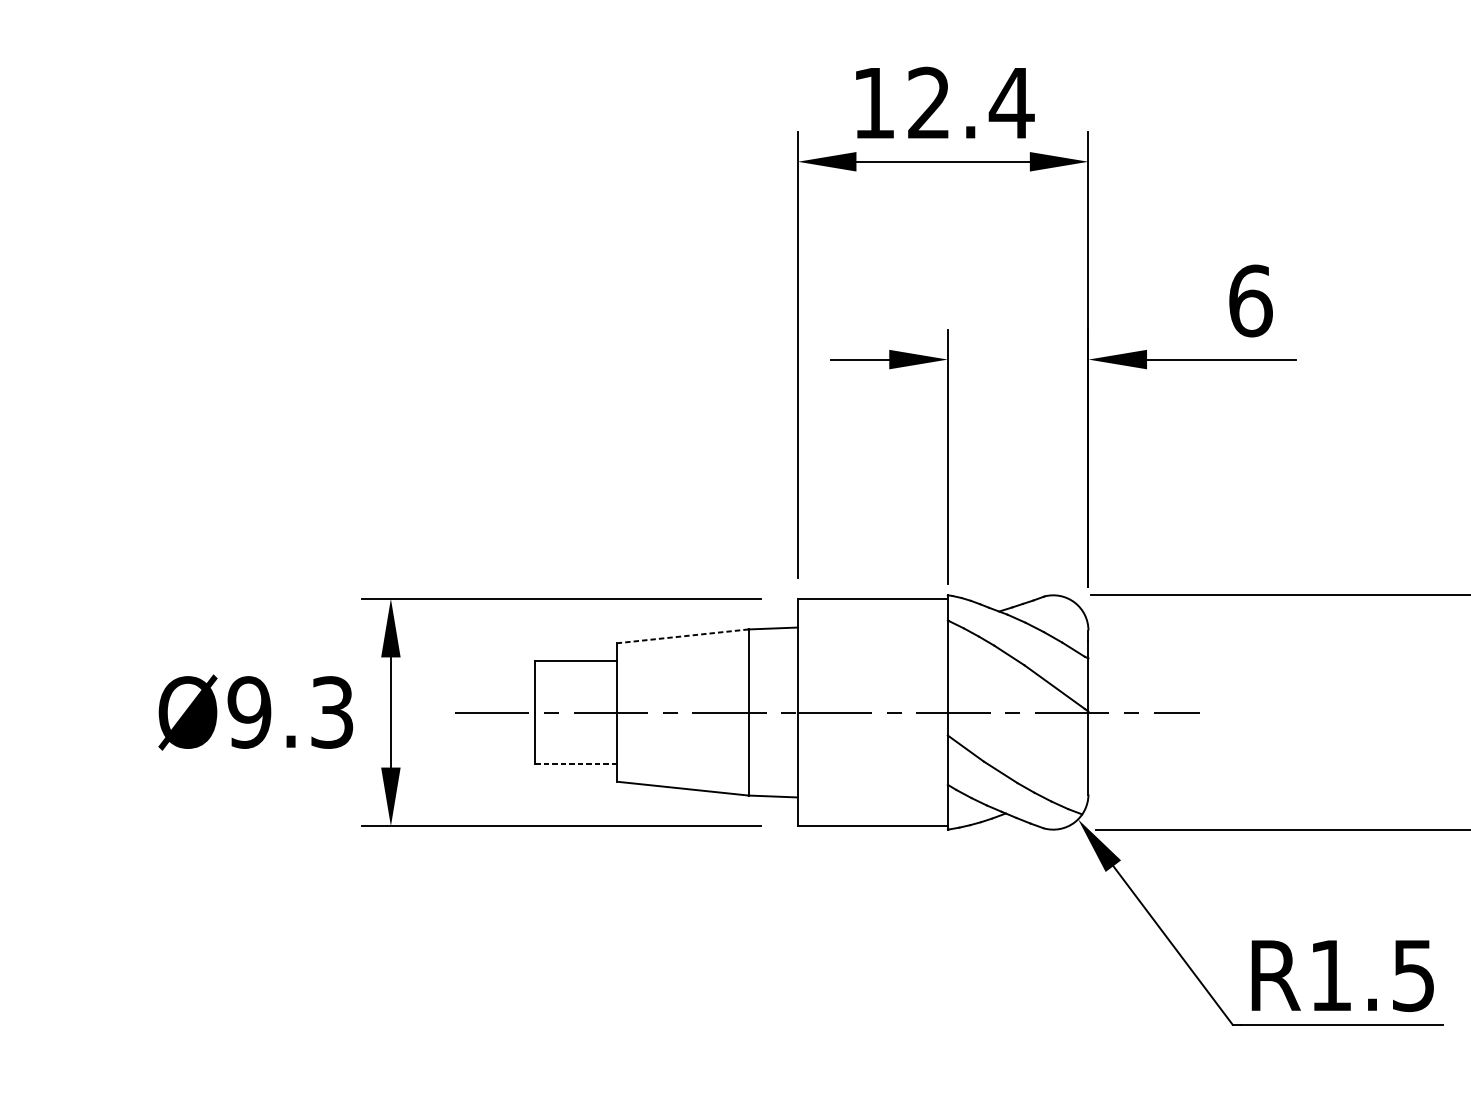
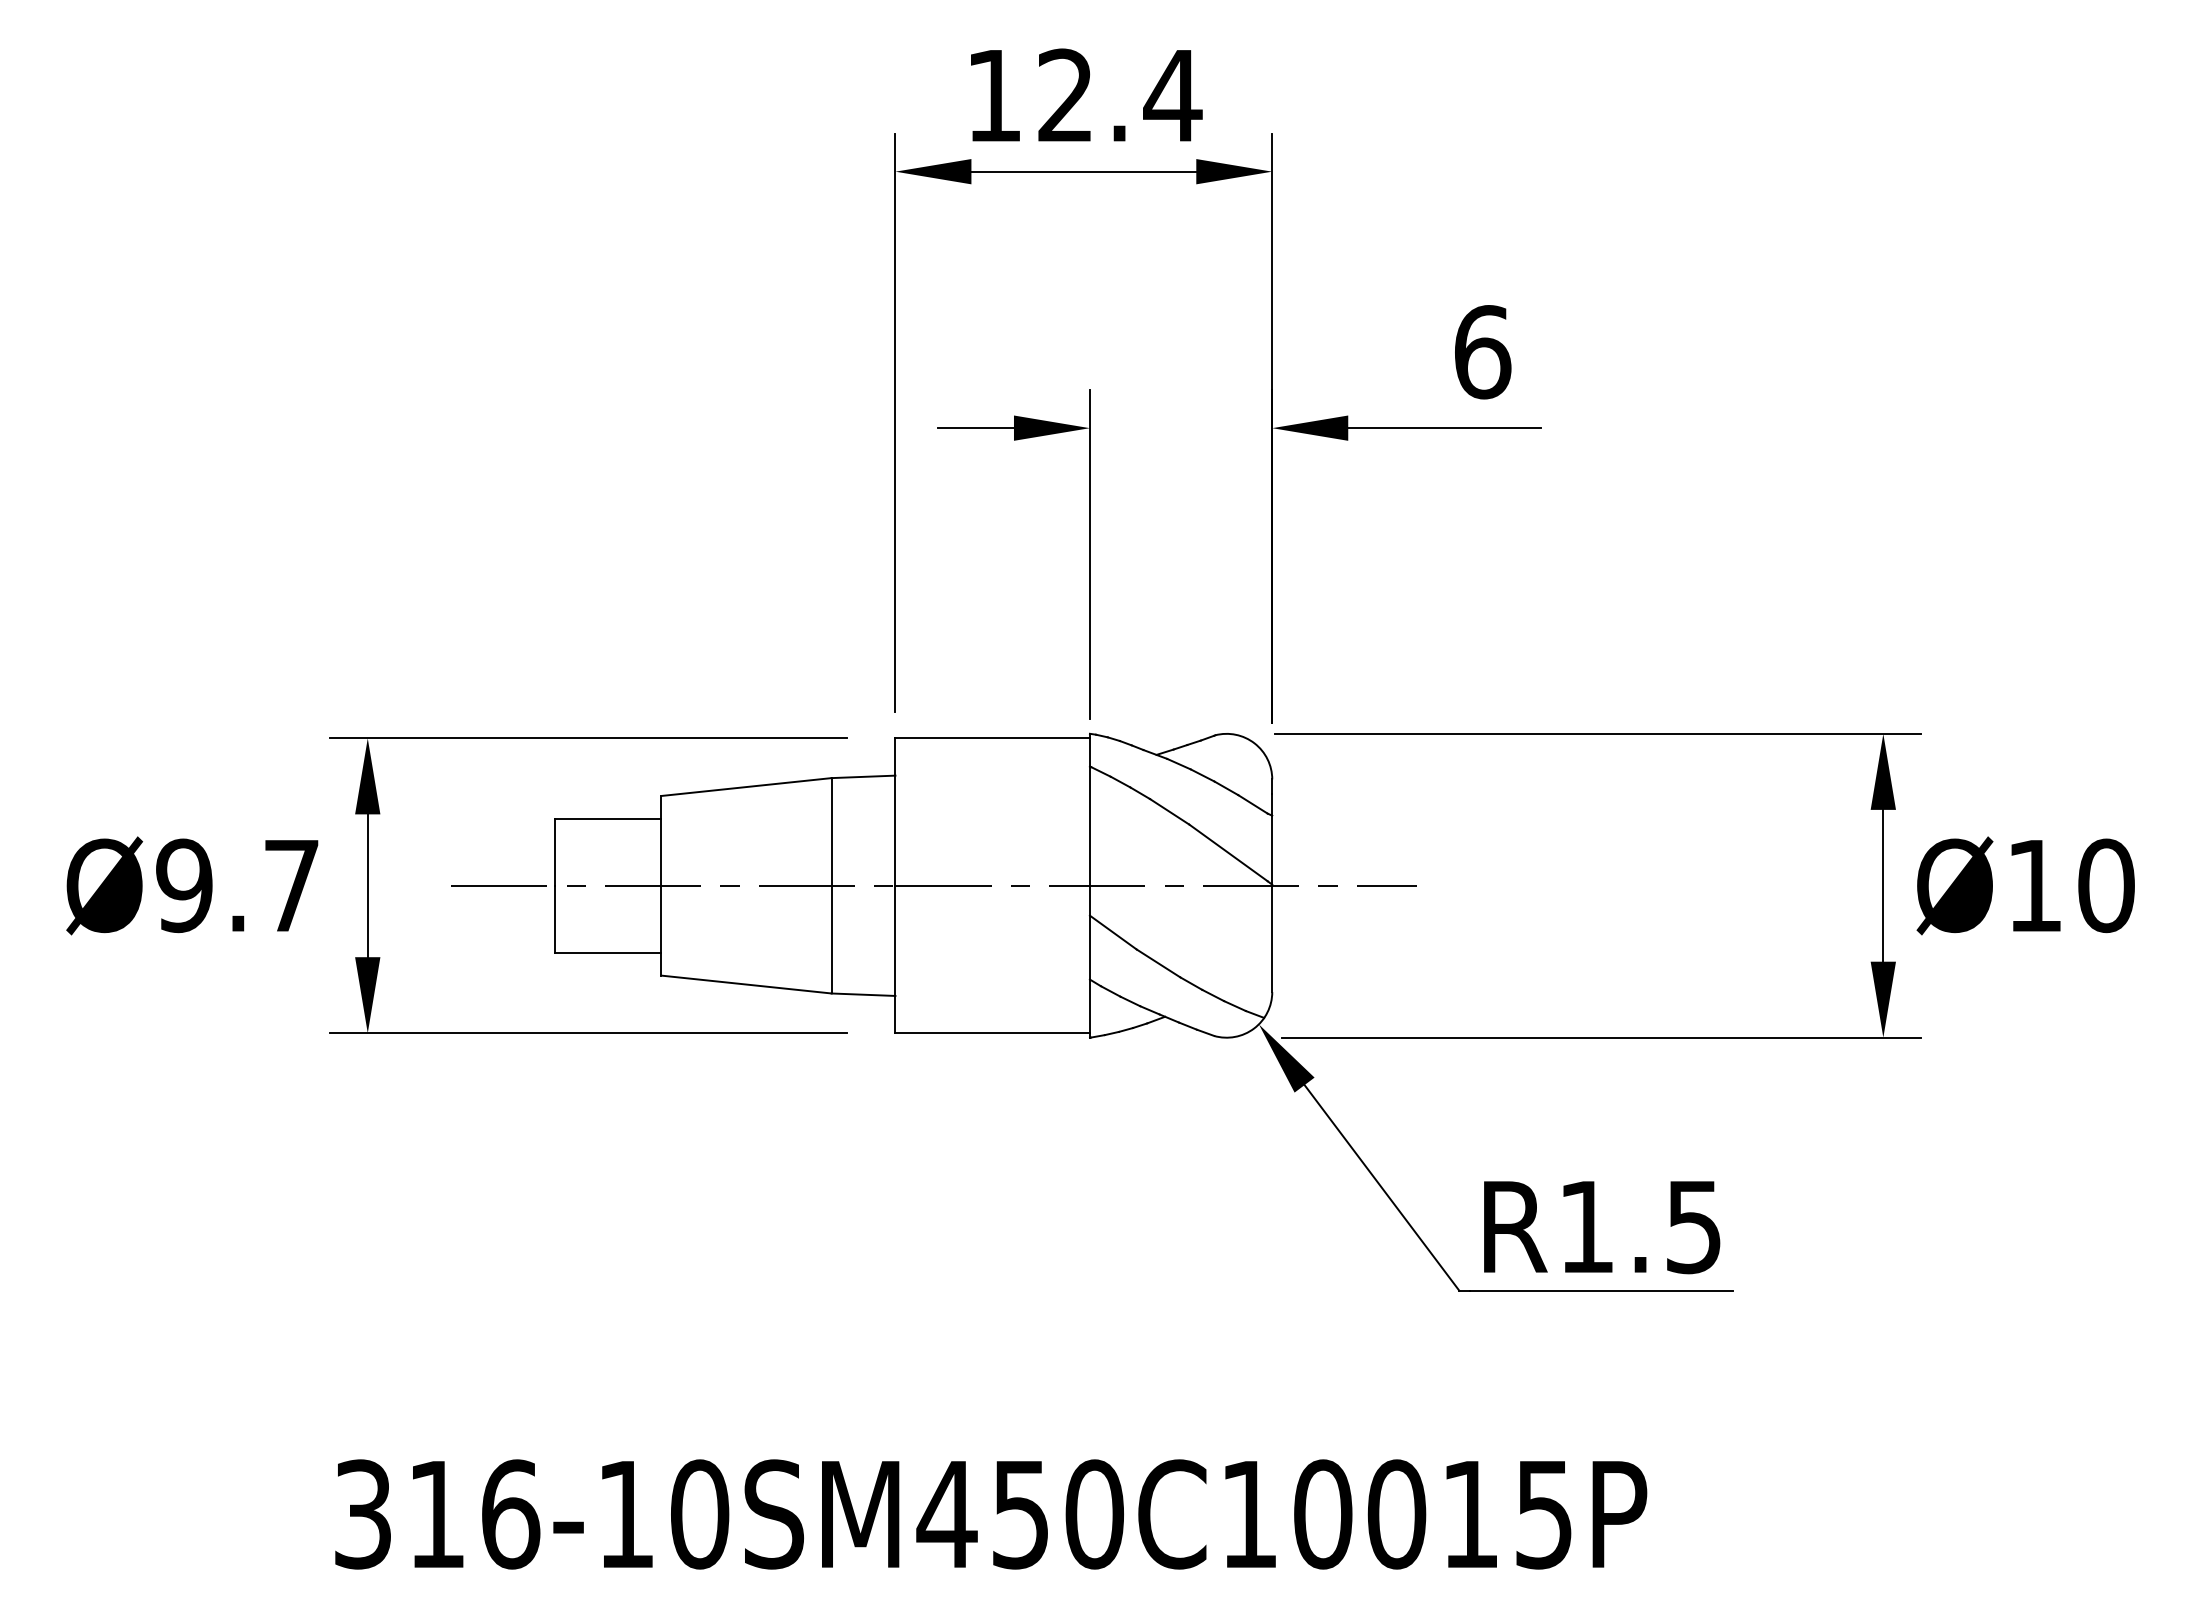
line: (682, 636) -> (746, 787), dashed -> solid
text: (332, 712) -> (291, 885), Ø9.3 -> Ø9.7
line: (576, 763) -> (608, 952), dashed -> solid

